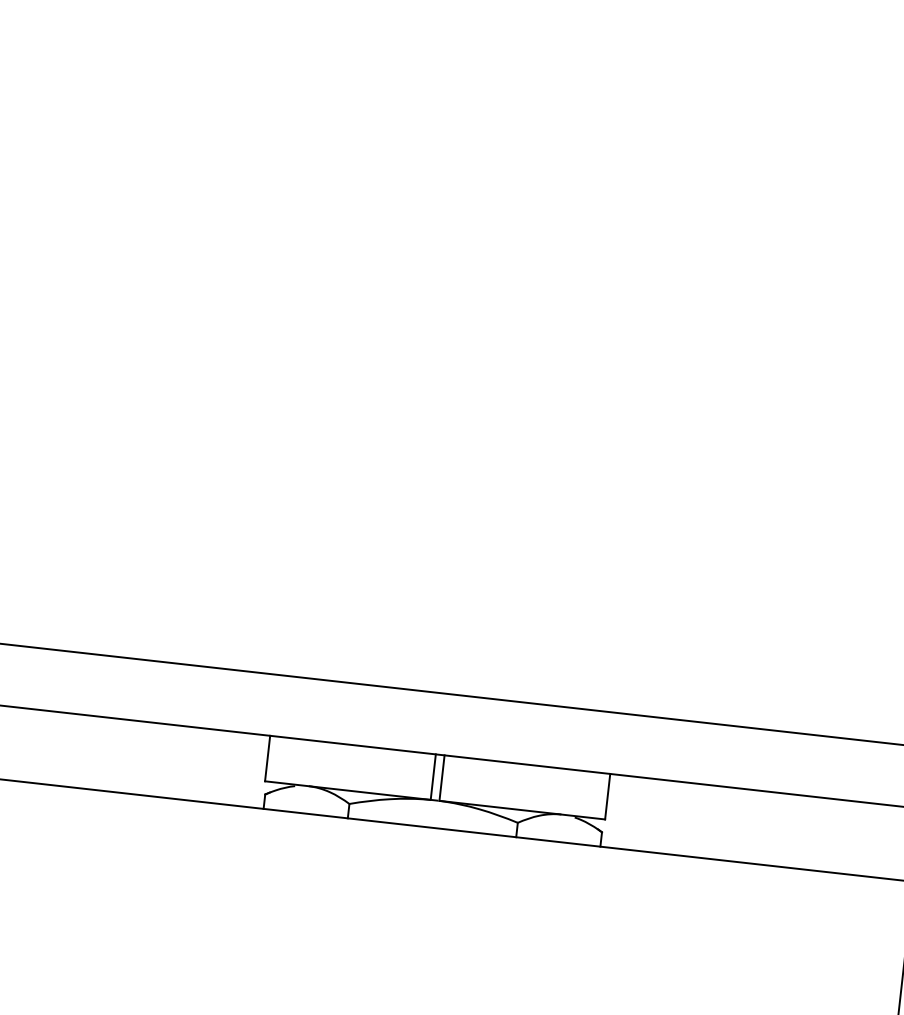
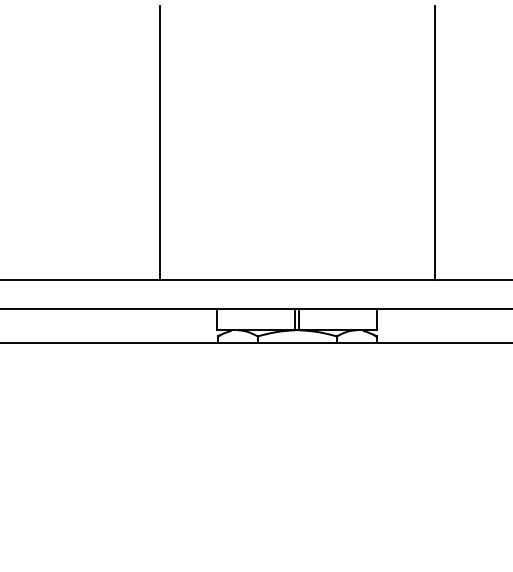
line: (189, 368) -> (160, 142), added
line: (771, 433) -> (434, 142), added

